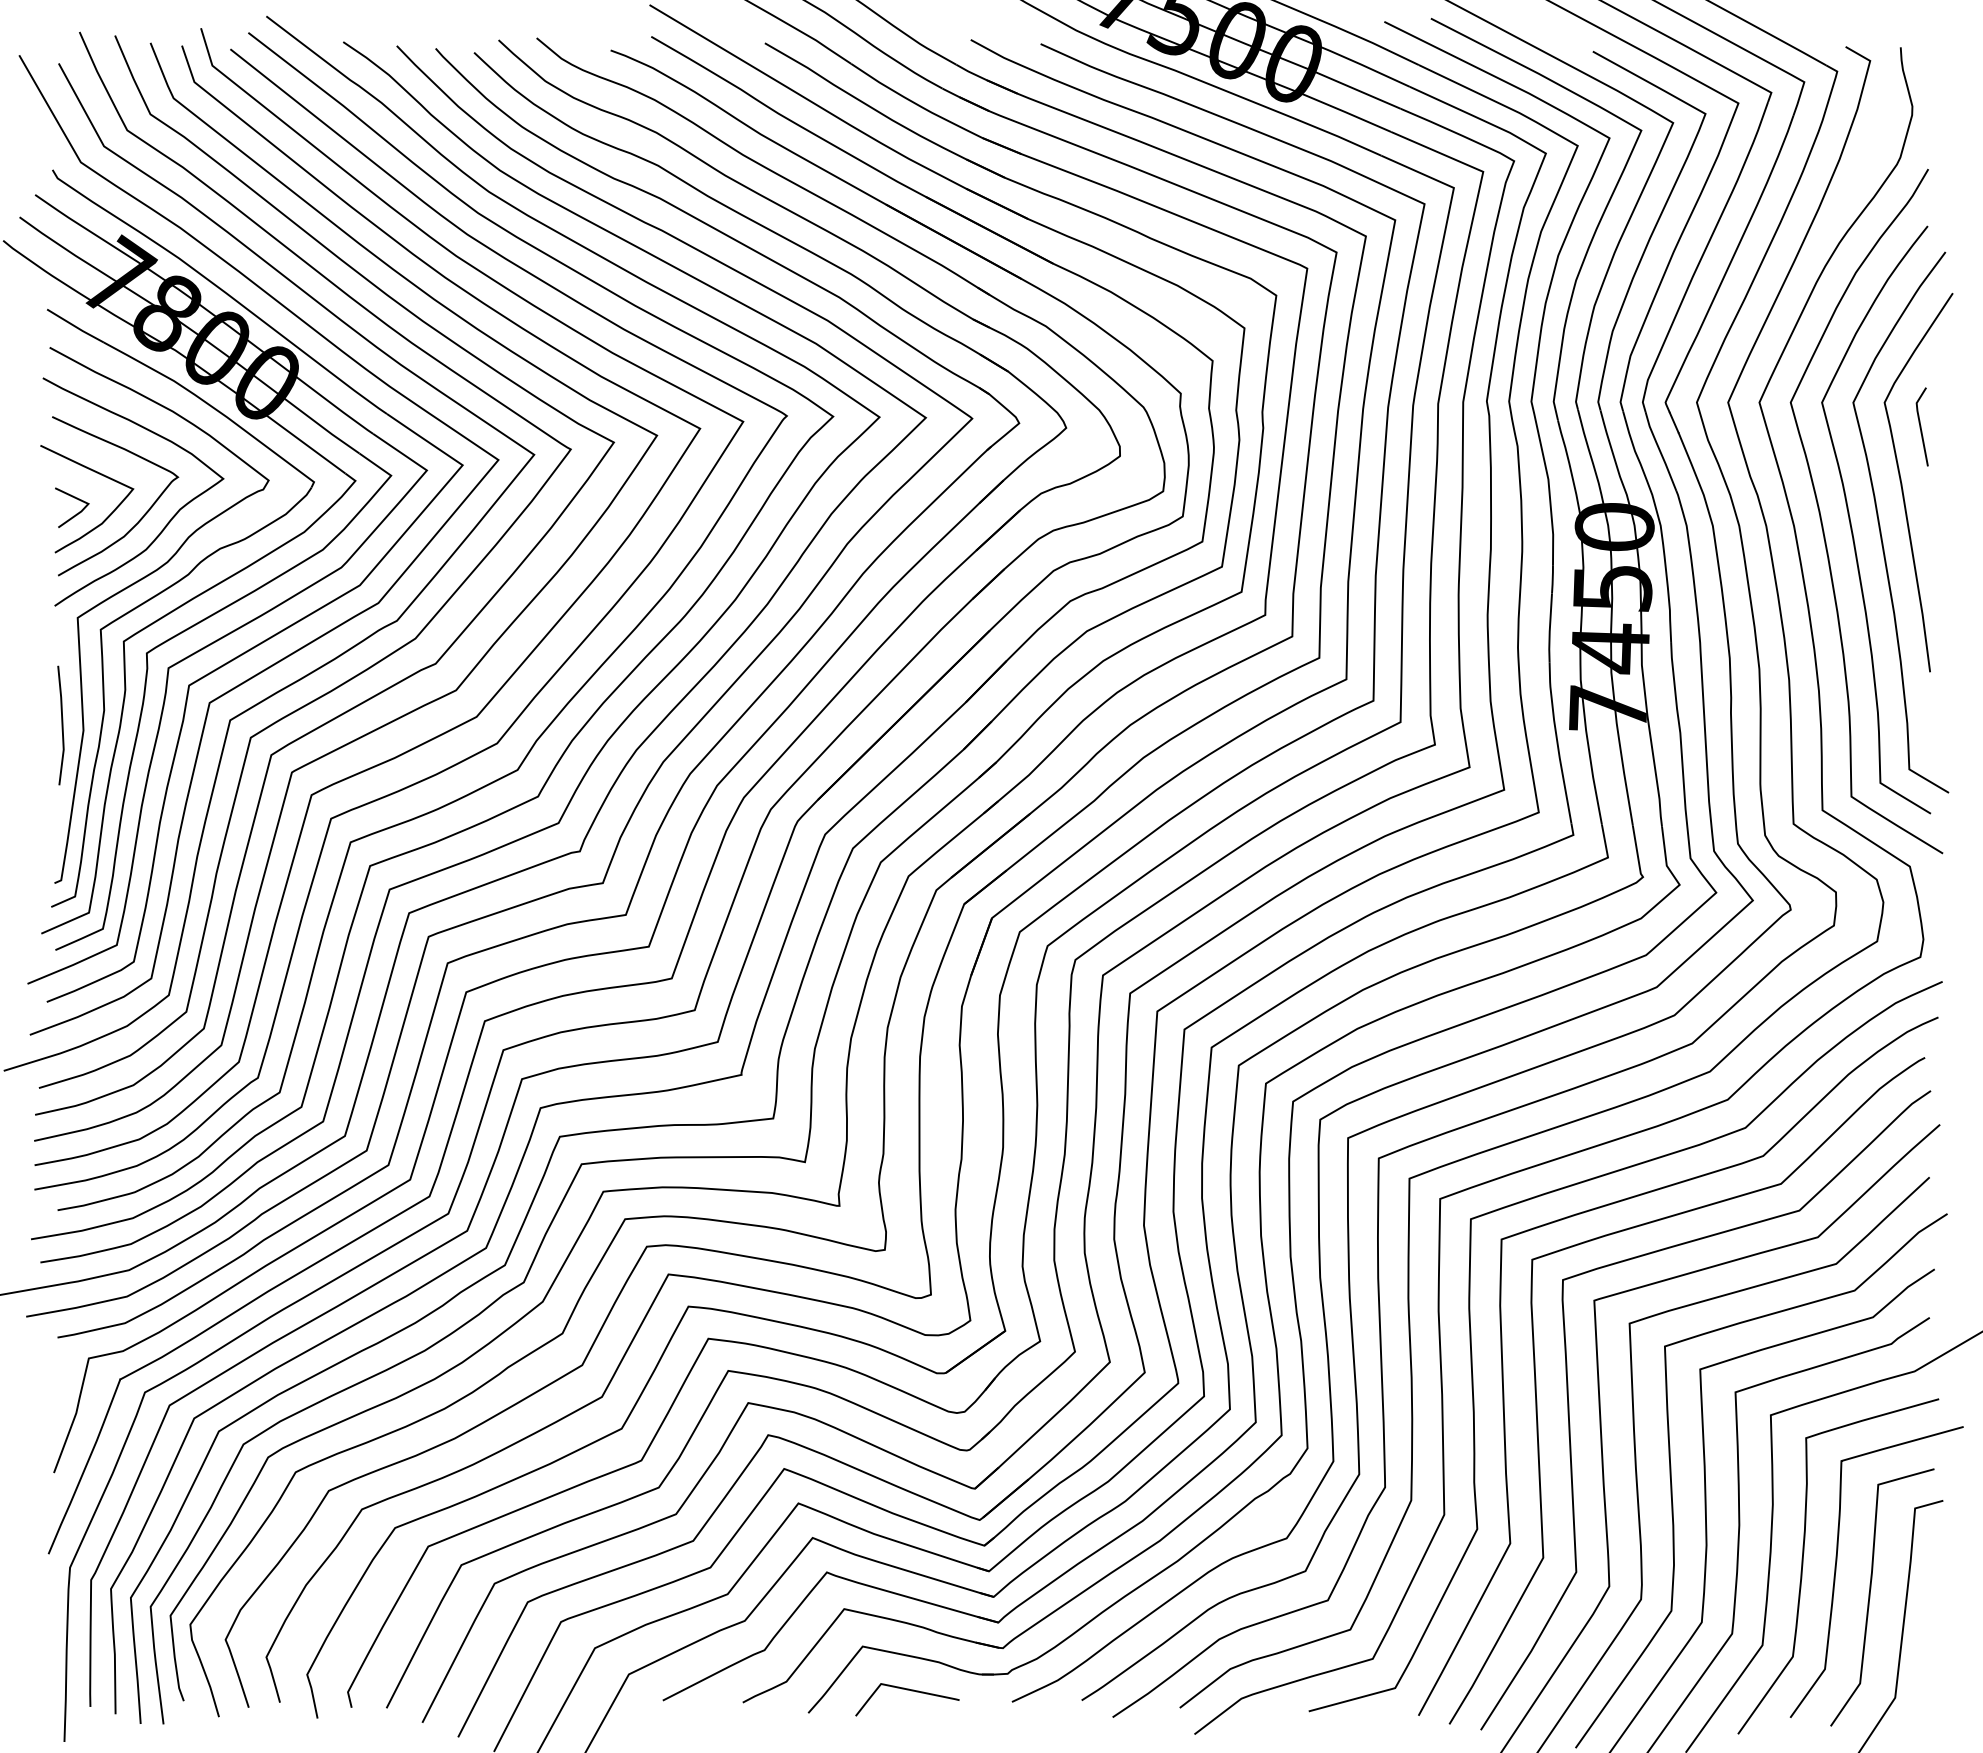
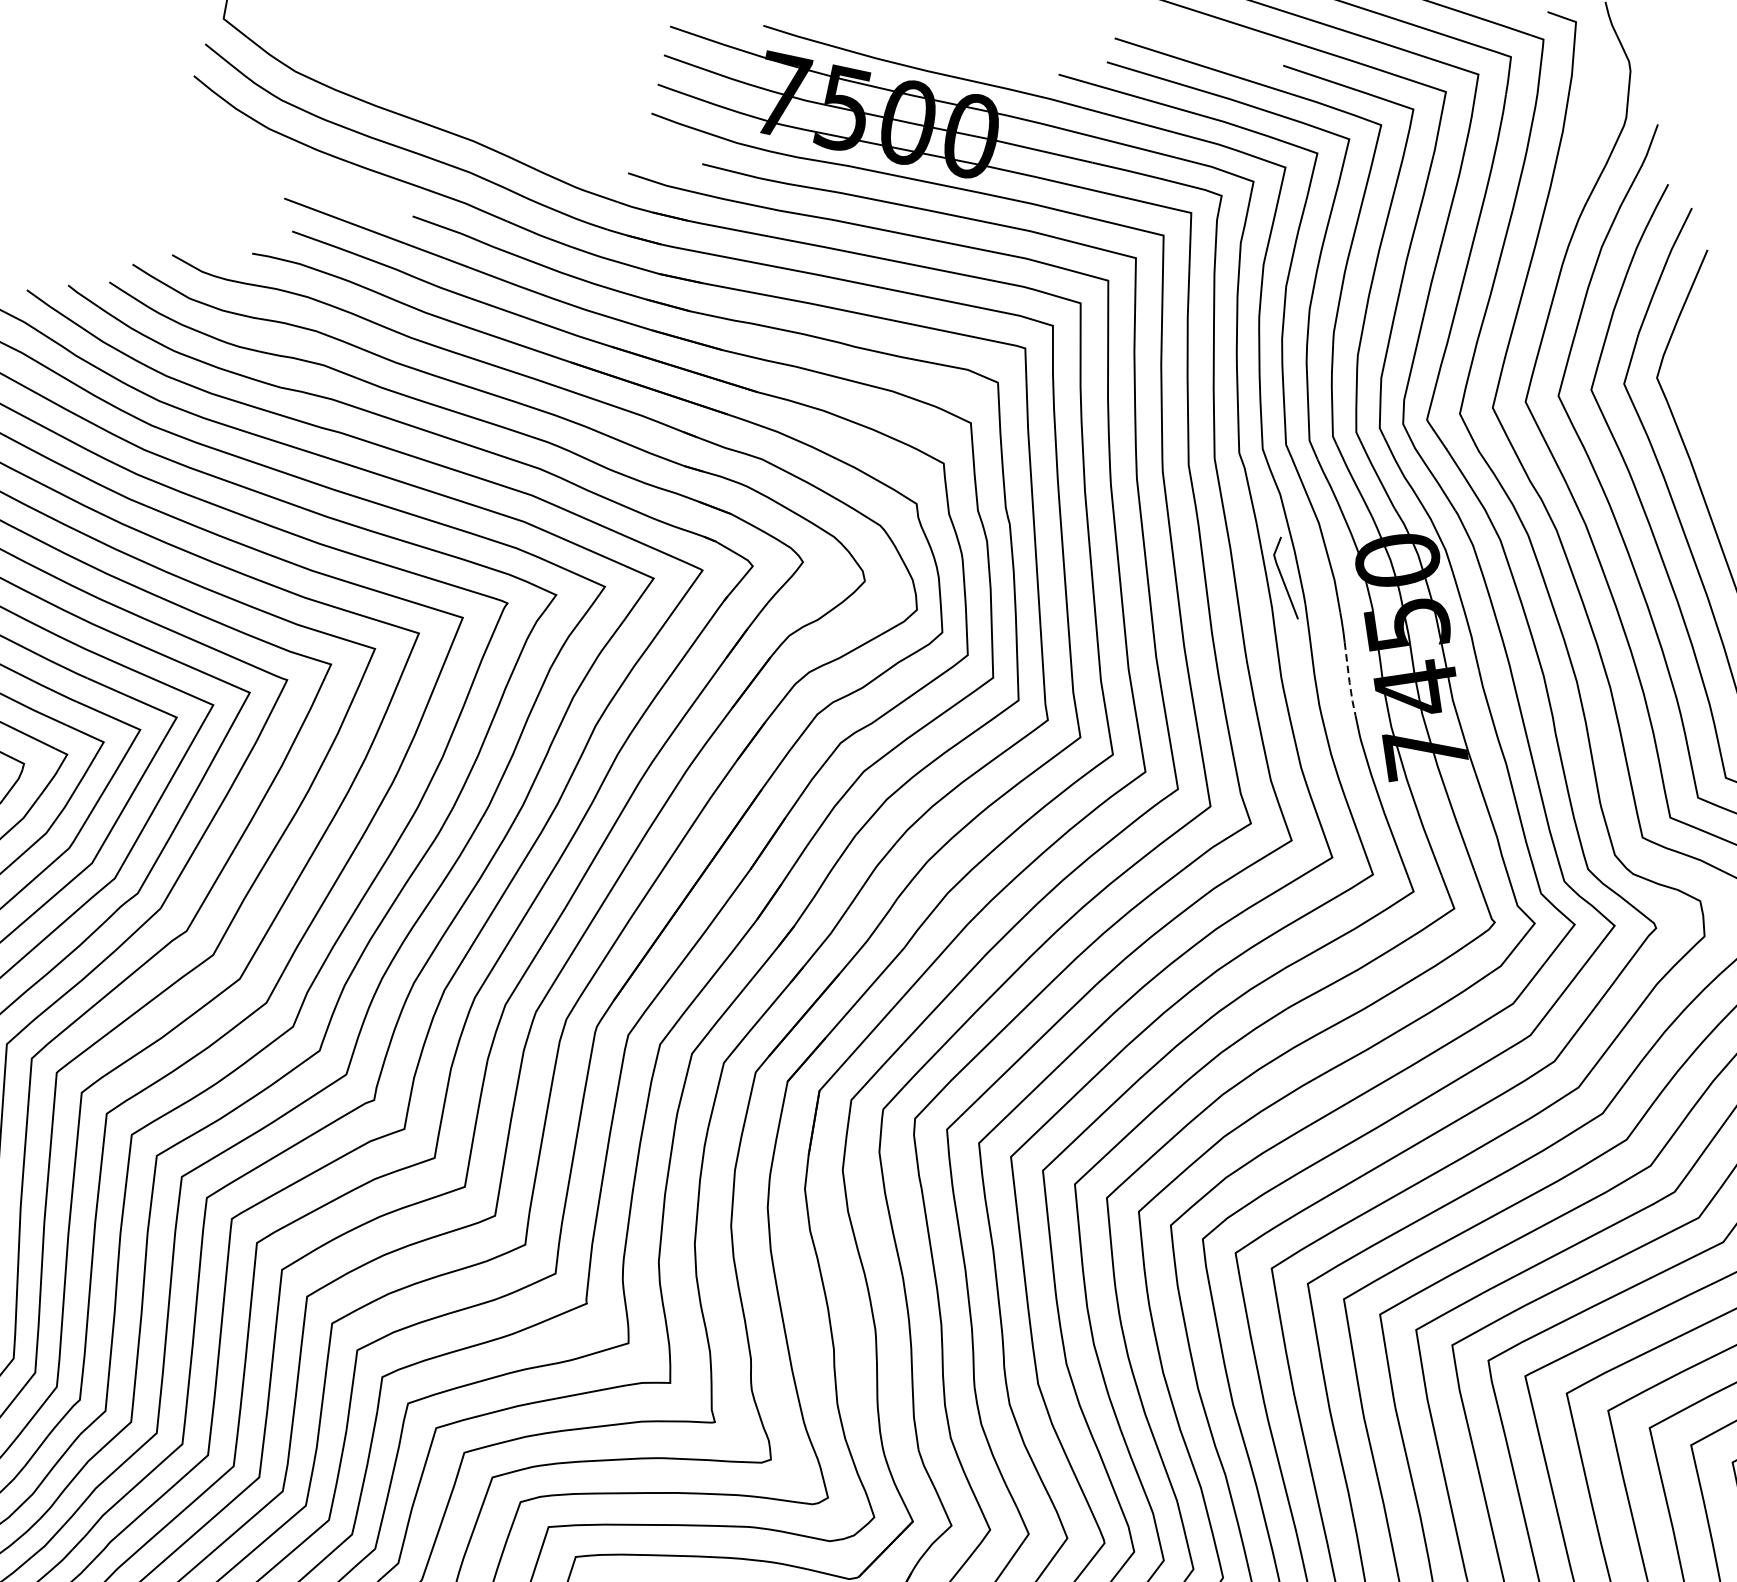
line: (1921, 426) -> (1283, 578), moved
line: (1549, 629) -> (1348, 680), solid -> dashed

